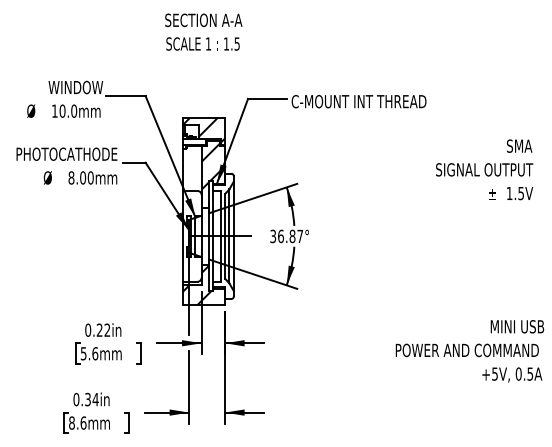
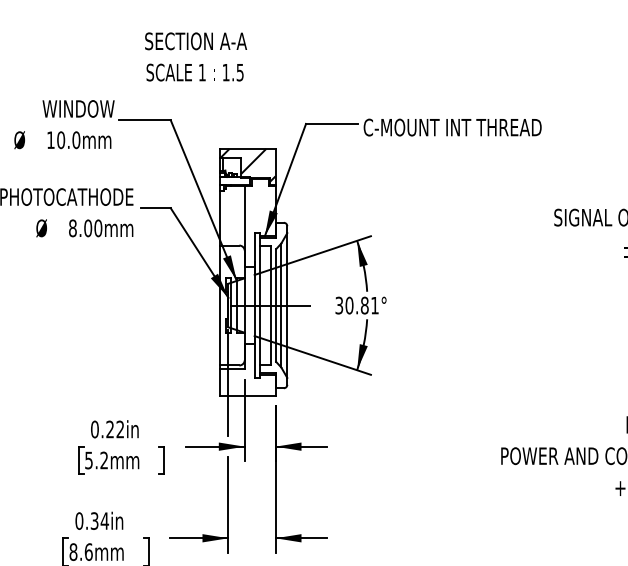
text: (203, 31) -> (195, 56), moved
hatch: (212, 166) -> (259, 213), removed
text: (290, 235) -> (362, 304), 36.87° -> 30.81°
hatch: (198, 284) -> (240, 369), removed
text: (95, 353) -> (104, 460), 5.6mm -> 5.2mm

